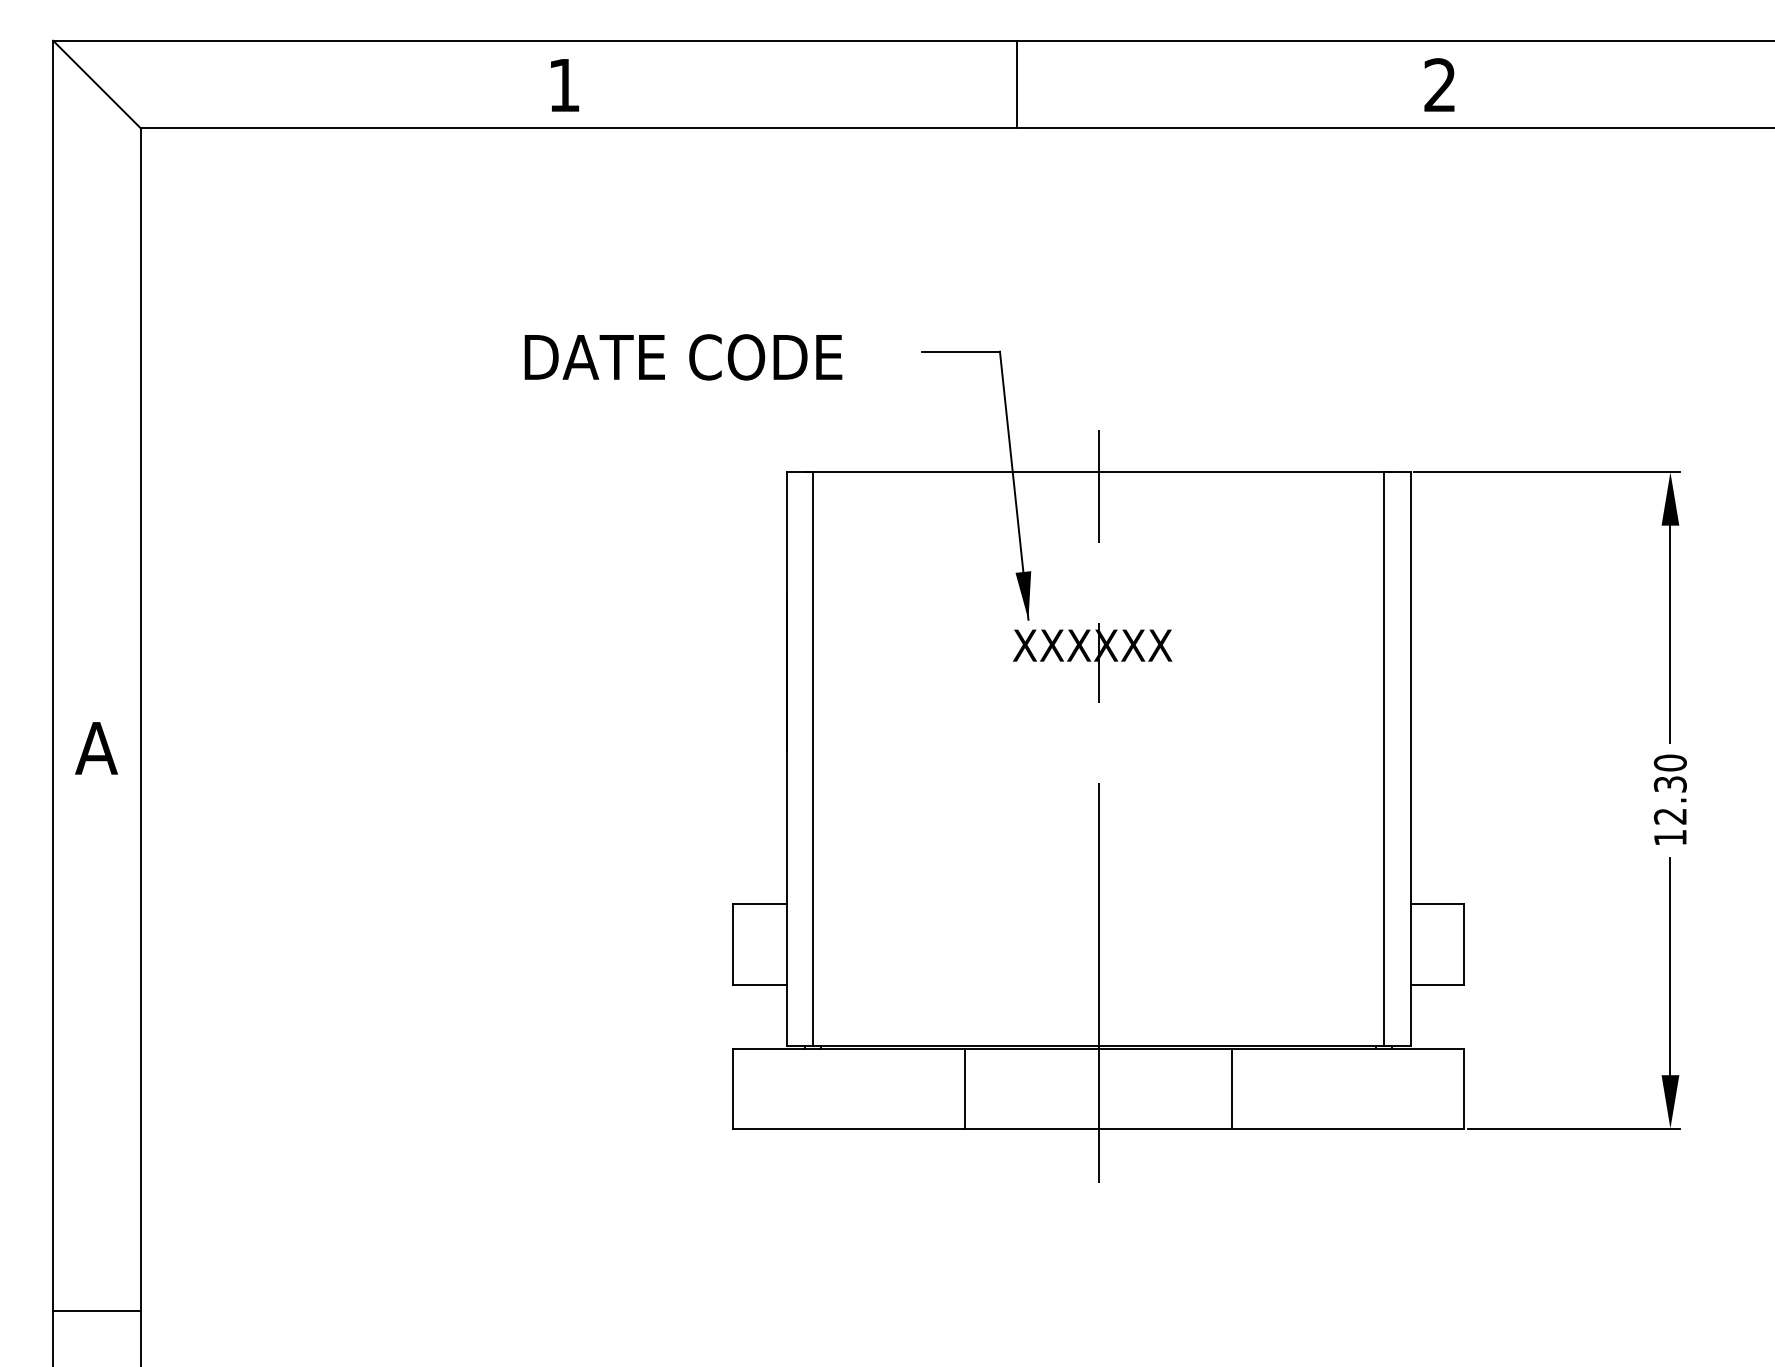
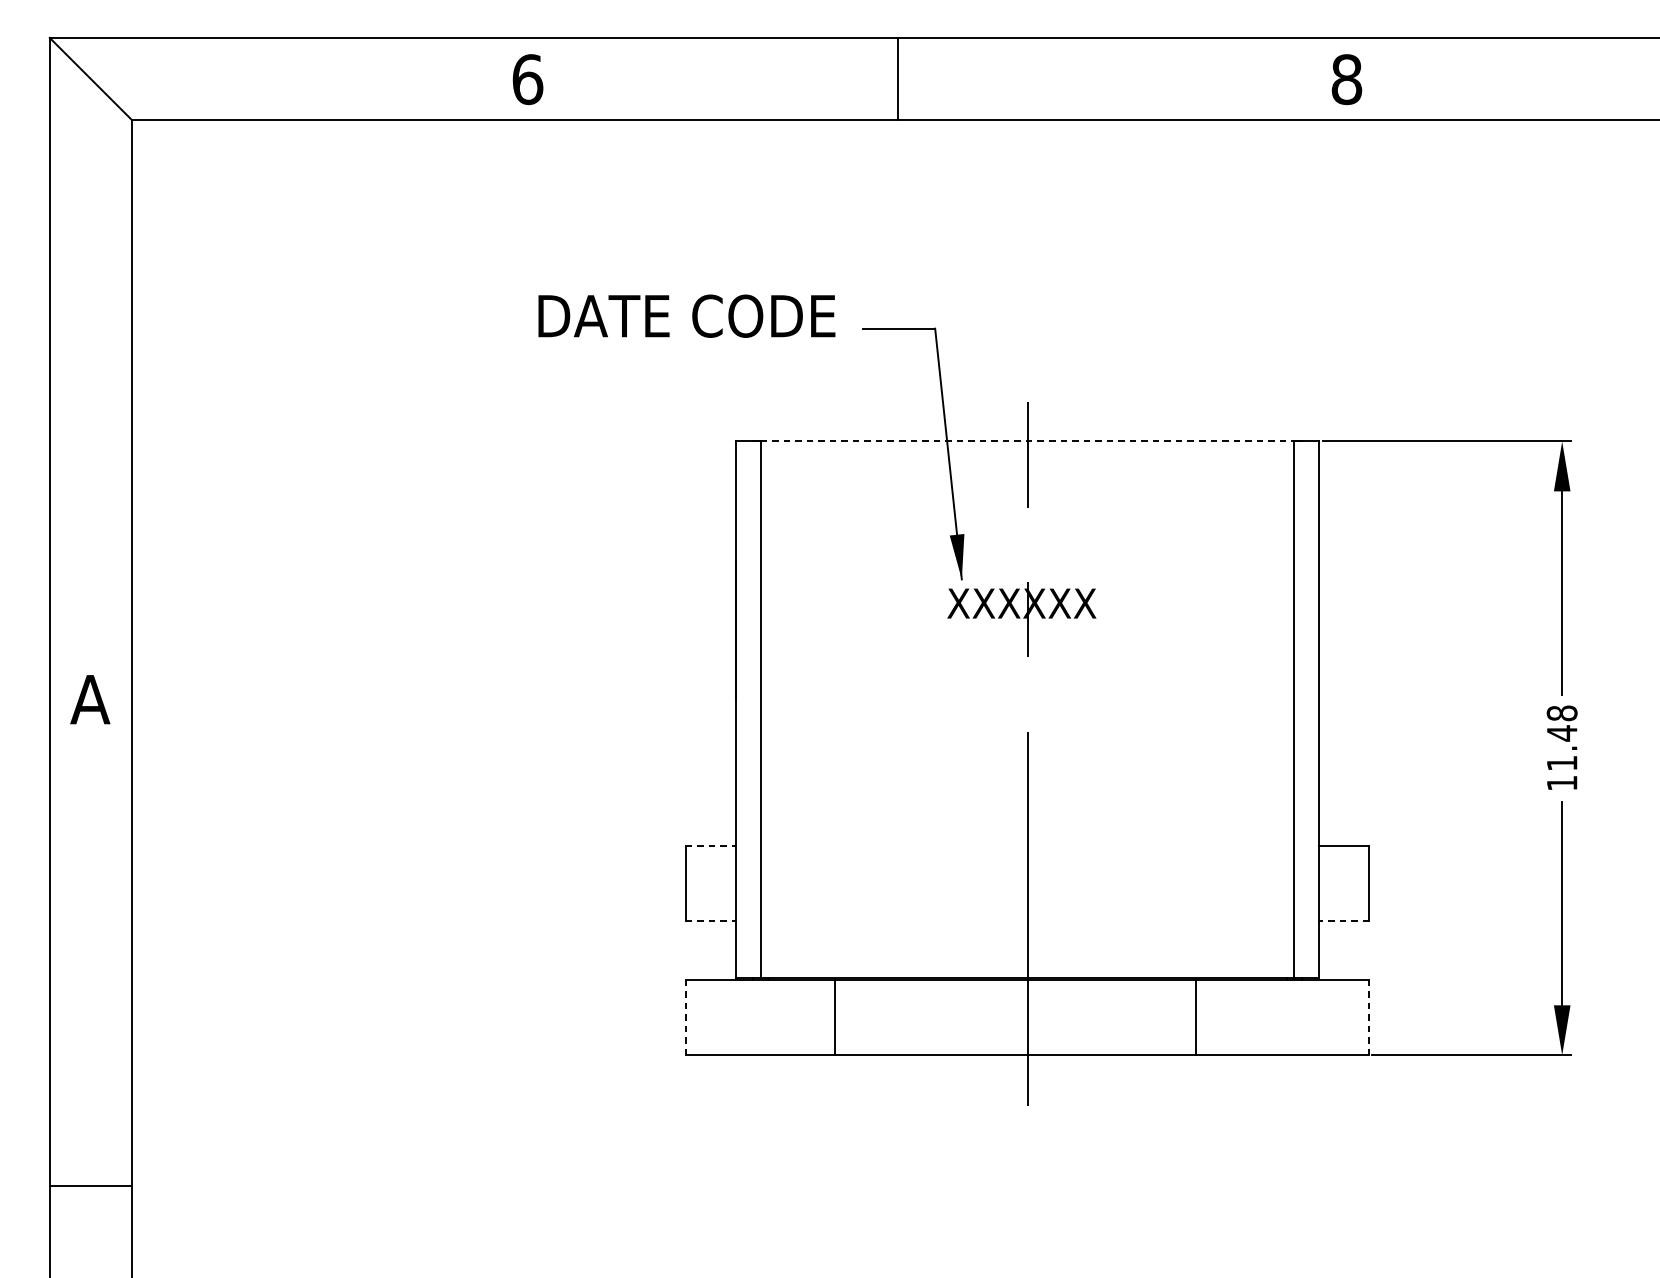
line: (1016, 84) -> (898, 78), moved
text: (564, 85) -> (527, 79), 1 -> 6
text: (1440, 85) -> (1347, 79), 2 -> 8
text: (683, 357) -> (686, 316), moved
line: (1099, 472) -> (1028, 441), solid -> dashed
text: (1669, 789) -> (1561, 738), 12.30 -> 11.48
line: (759, 904) -> (710, 845), solid -> dashed
line: (759, 984) -> (710, 920), solid -> dashed
line: (1437, 984) -> (1344, 920), solid -> dashed
line: (733, 1088) -> (685, 1017), solid -> dashed
line: (965, 1088) -> (835, 1017), moved
line: (1232, 1088) -> (1196, 1017), moved
line: (1464, 1088) -> (1369, 1017), solid -> dashed
line: (96, 1310) -> (90, 1186), moved

